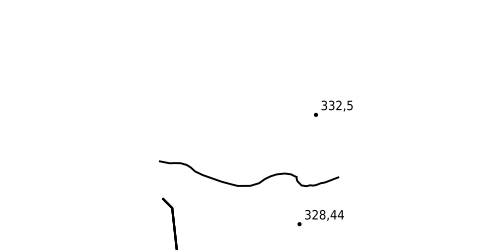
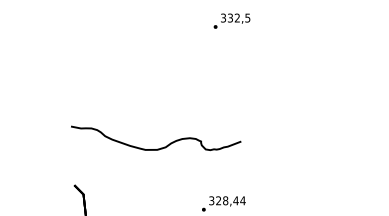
text: (333, 108) -> (232, 20), moved
curve: (250, 184) -> (157, 148), moved

